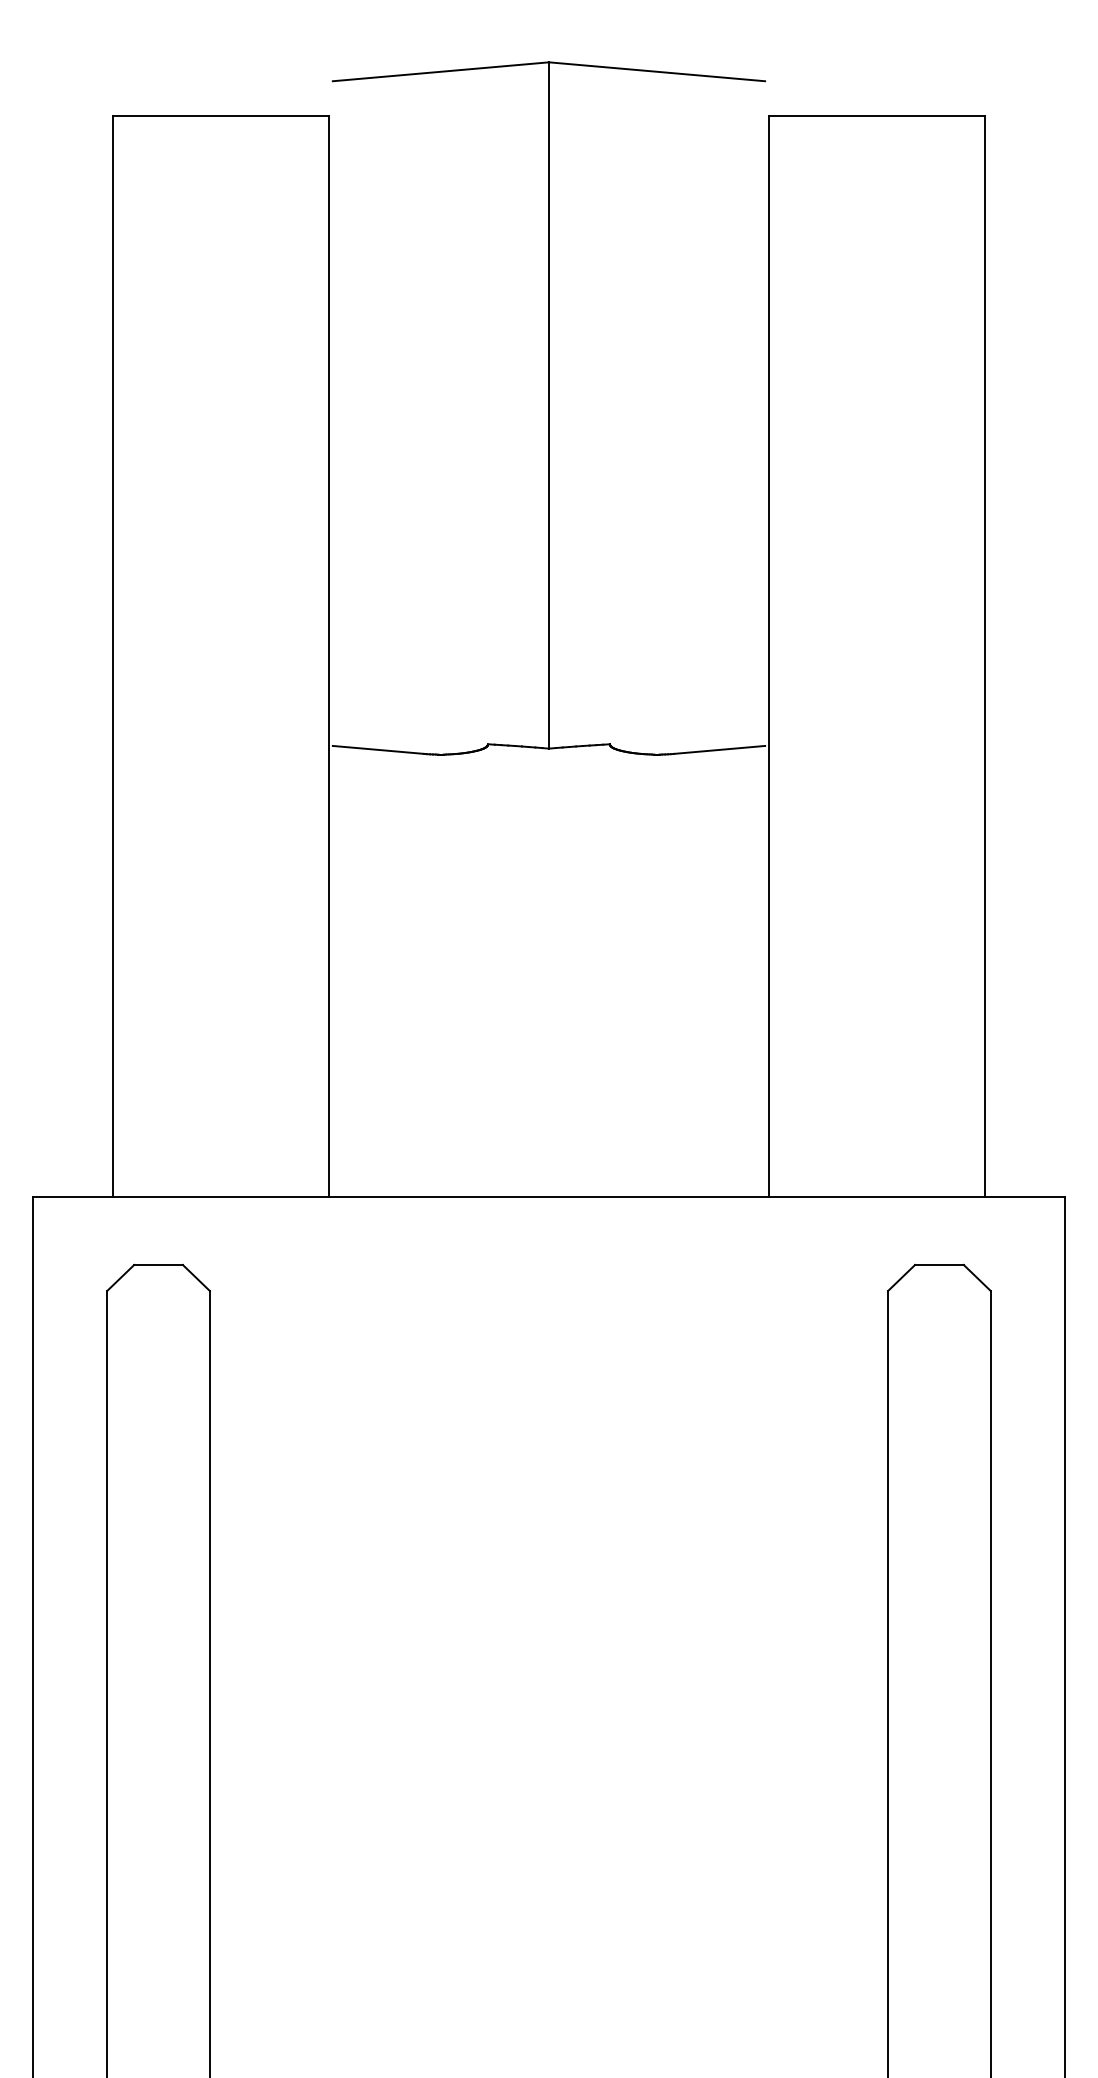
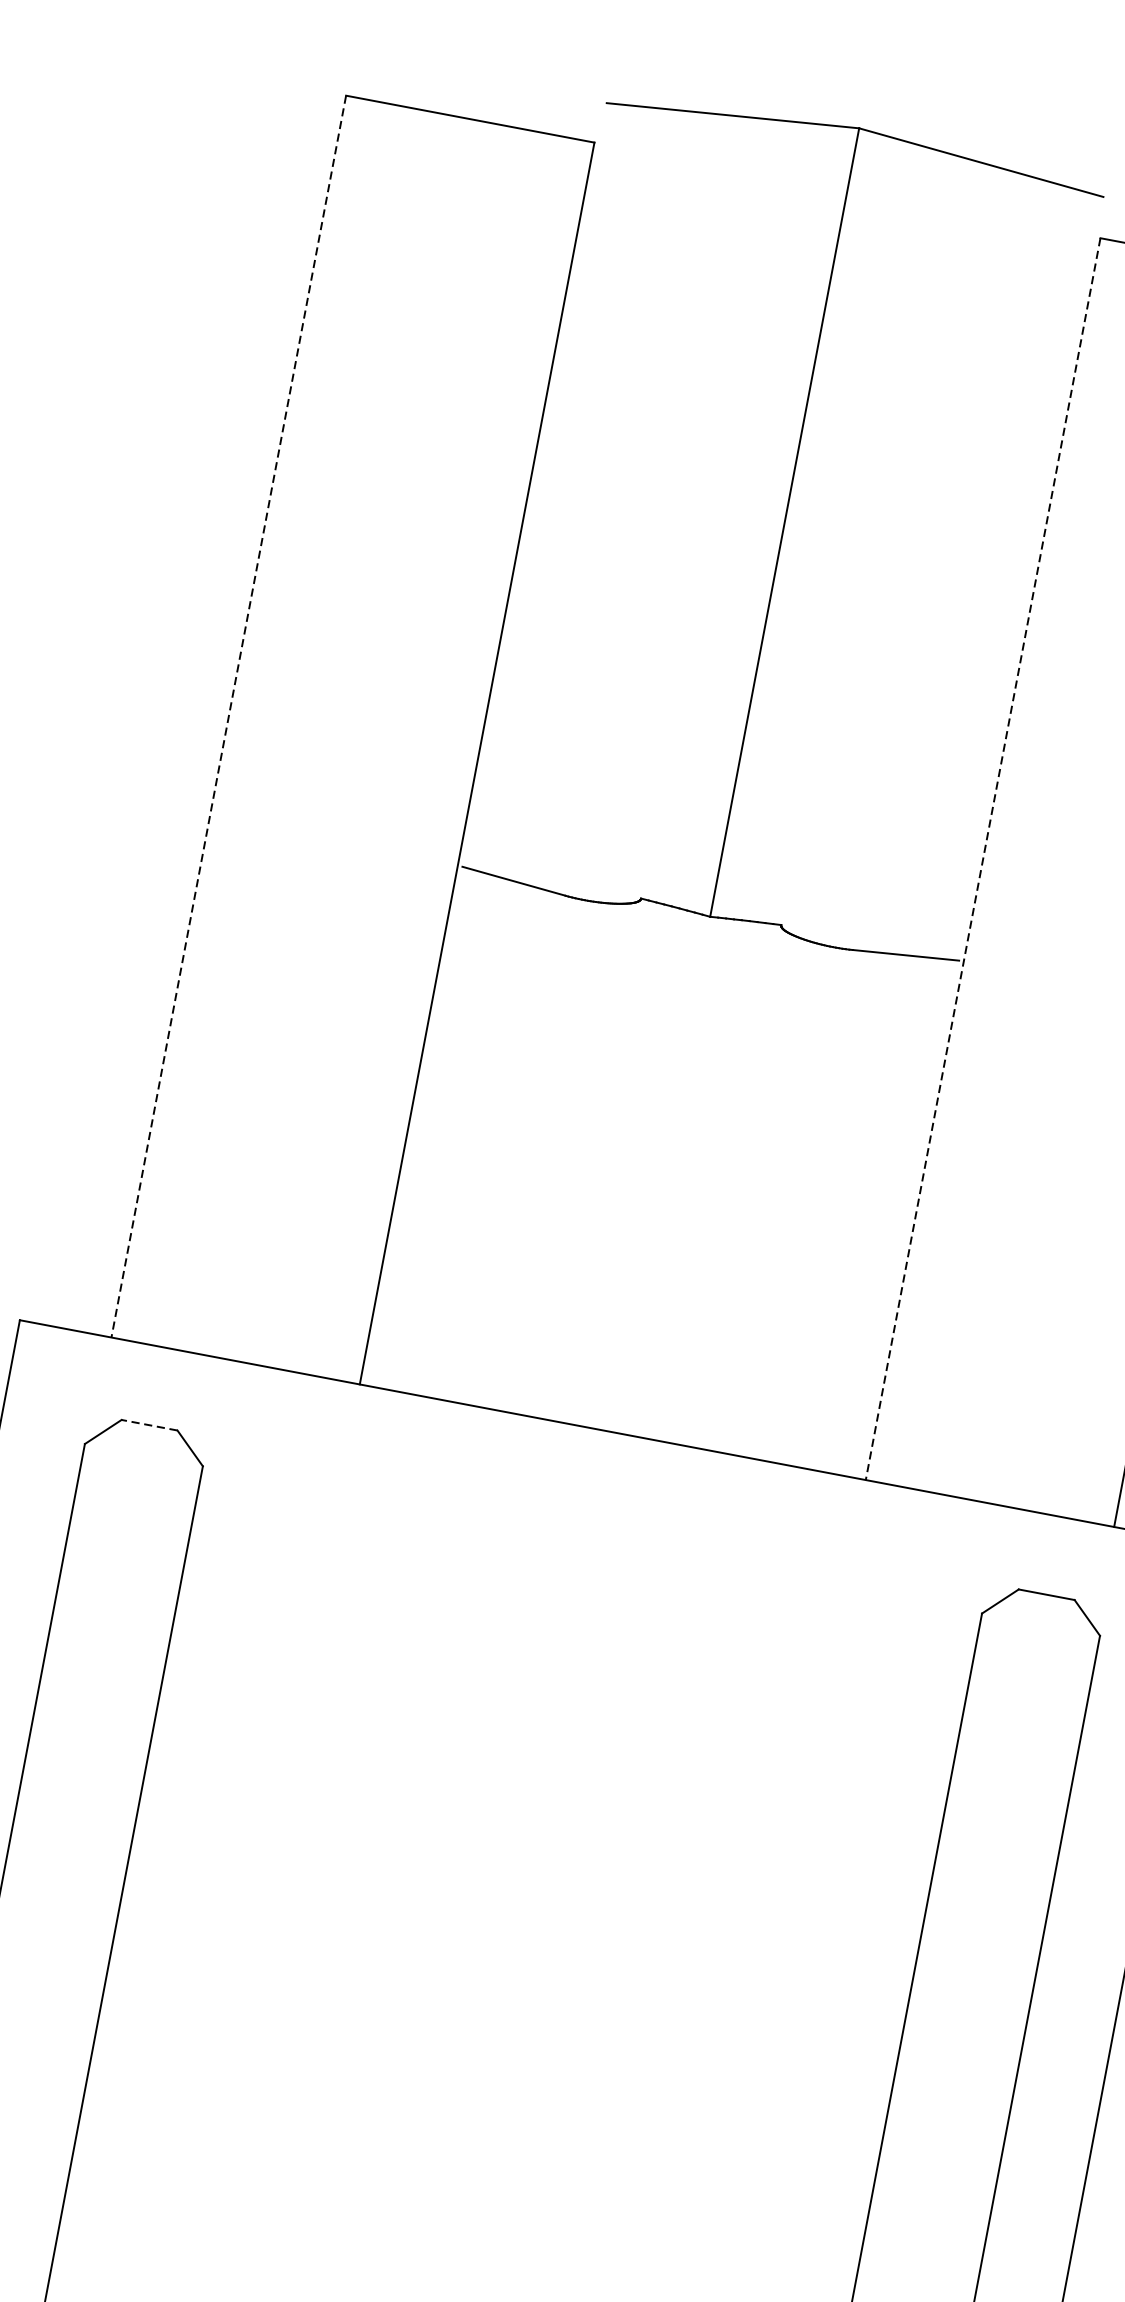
line: (112, 657) -> (228, 717), solid -> dashed
line: (769, 657) -> (983, 859), solid -> dashed
line: (158, 1264) -> (149, 1424), solid -> dashed

